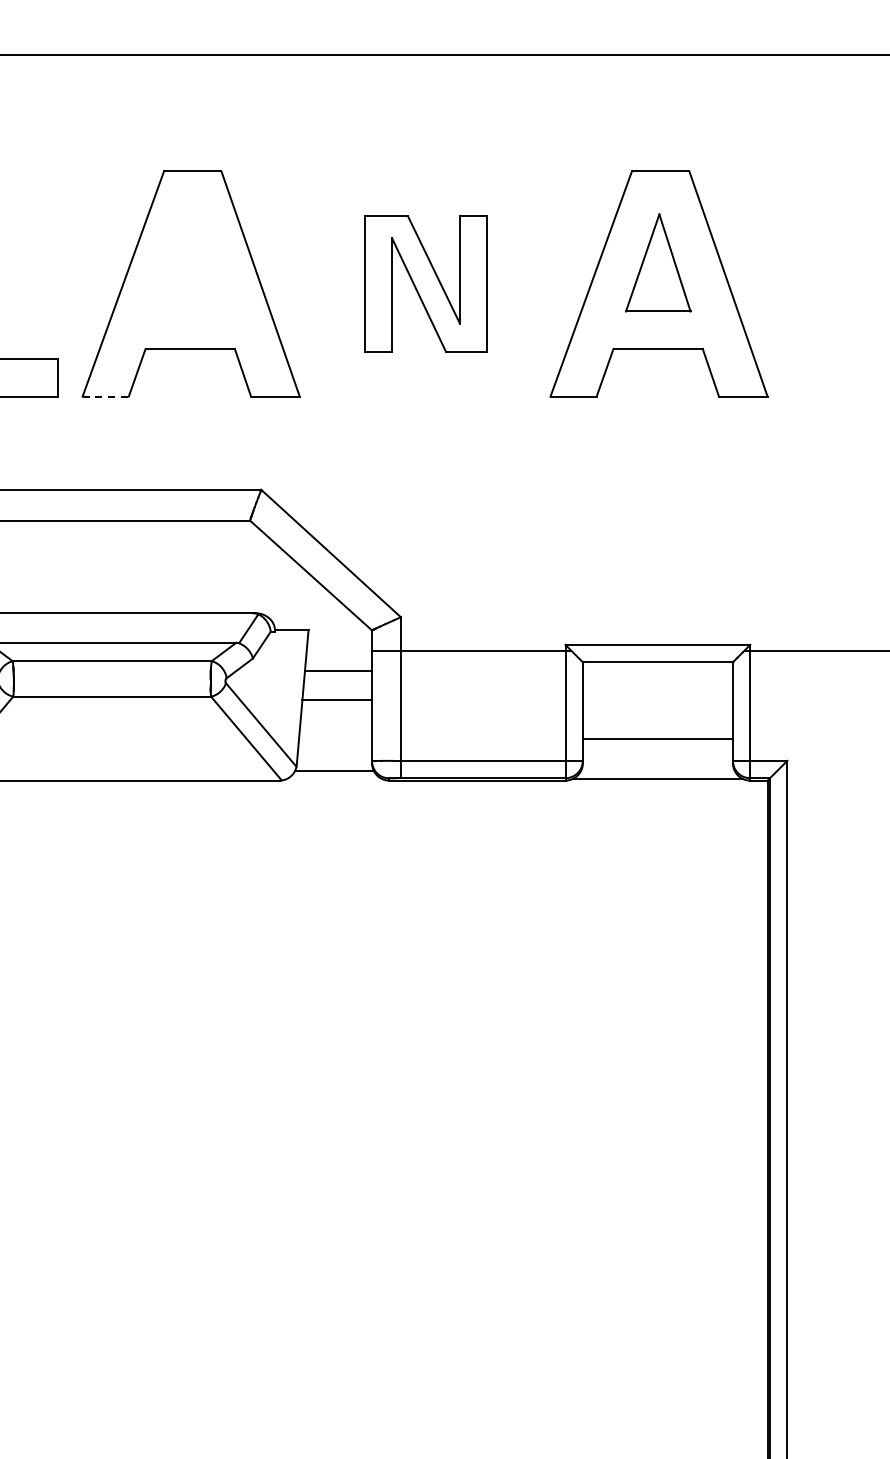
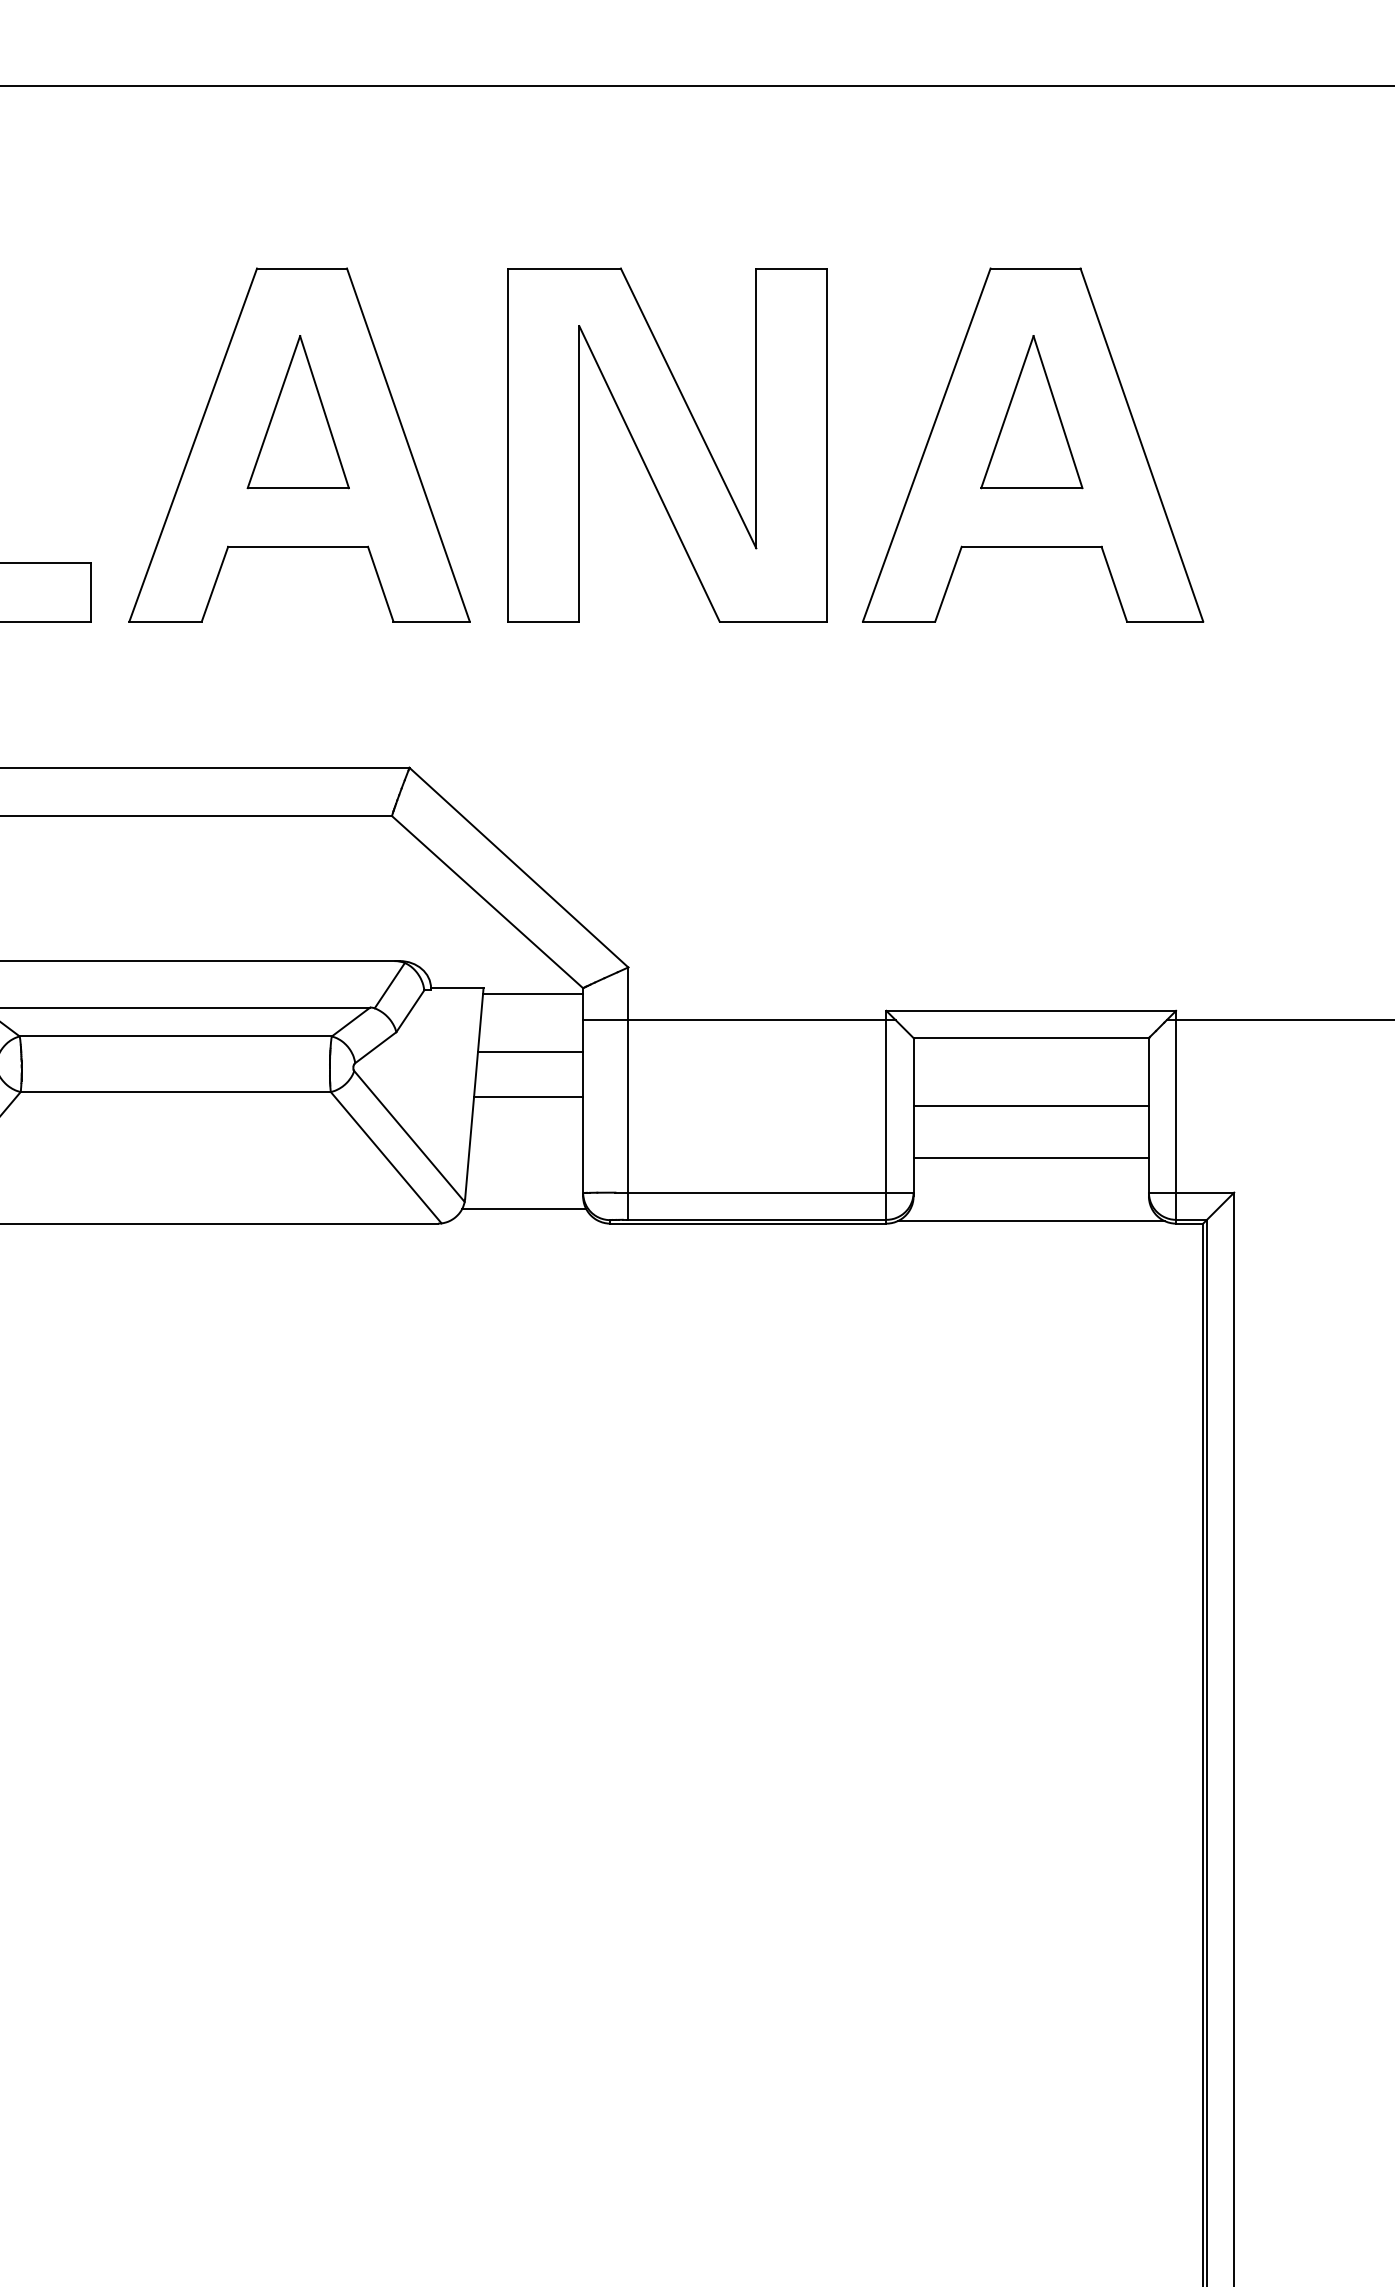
part: (190, 262) -> (298, 411), added
part: (425, 283) -> (666, 444), size x1.67
line: (106, 396) -> (166, 621), dashed -> solid
line: (340, 634) -> (533, 994), added
line: (657, 705) -> (1030, 1105), added

